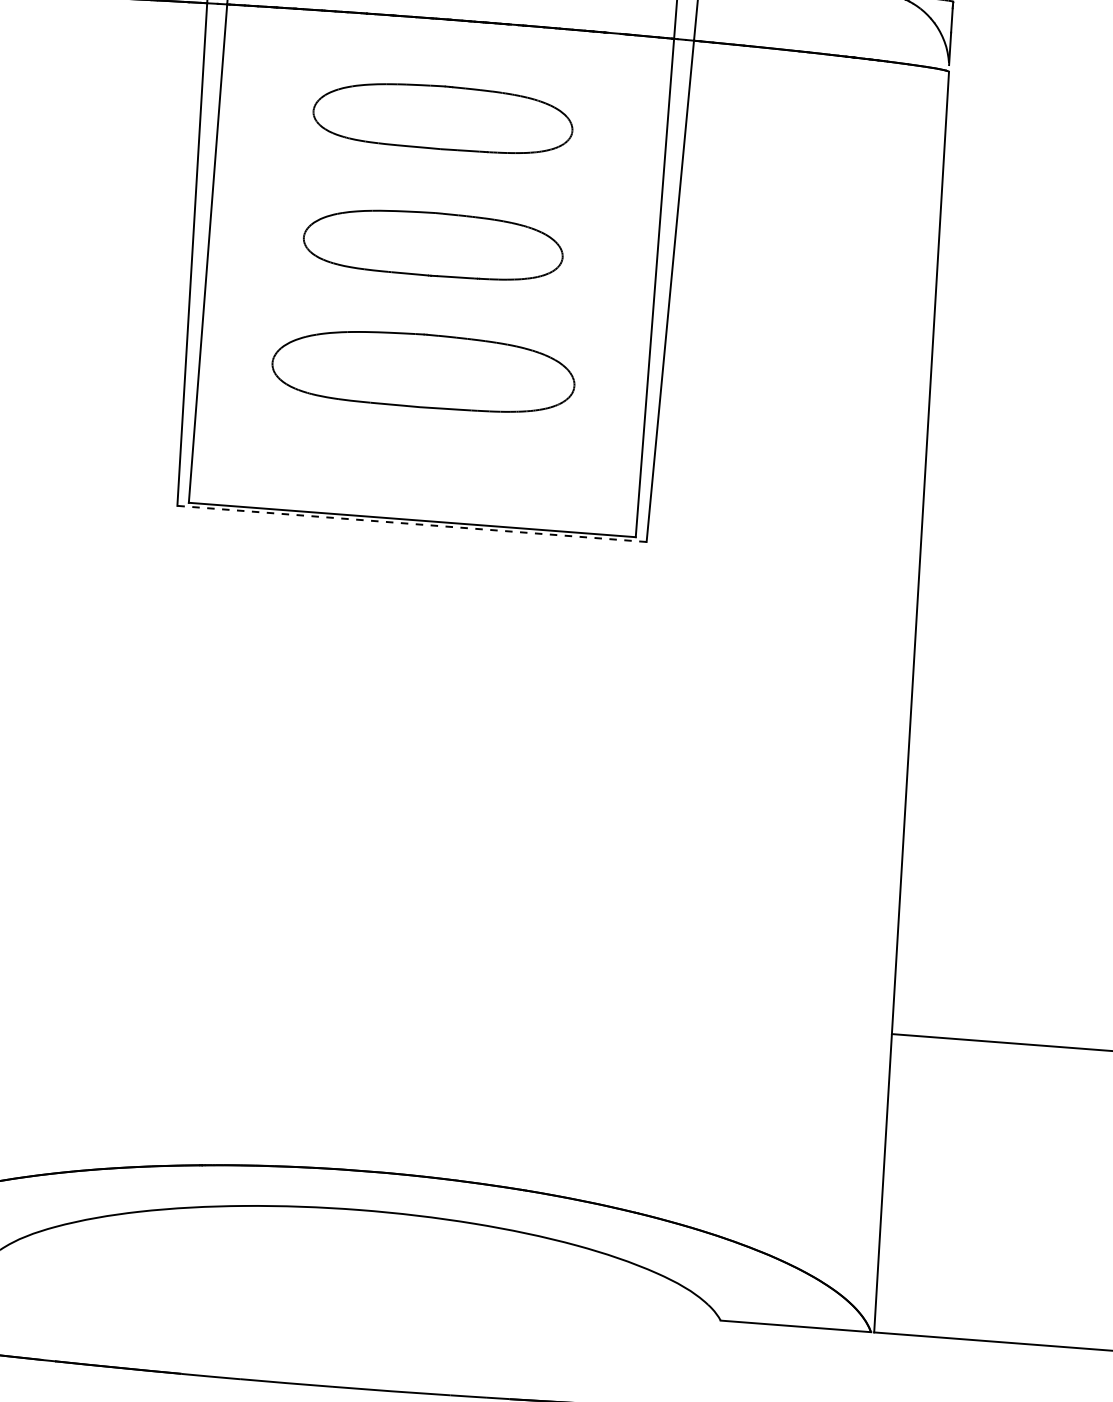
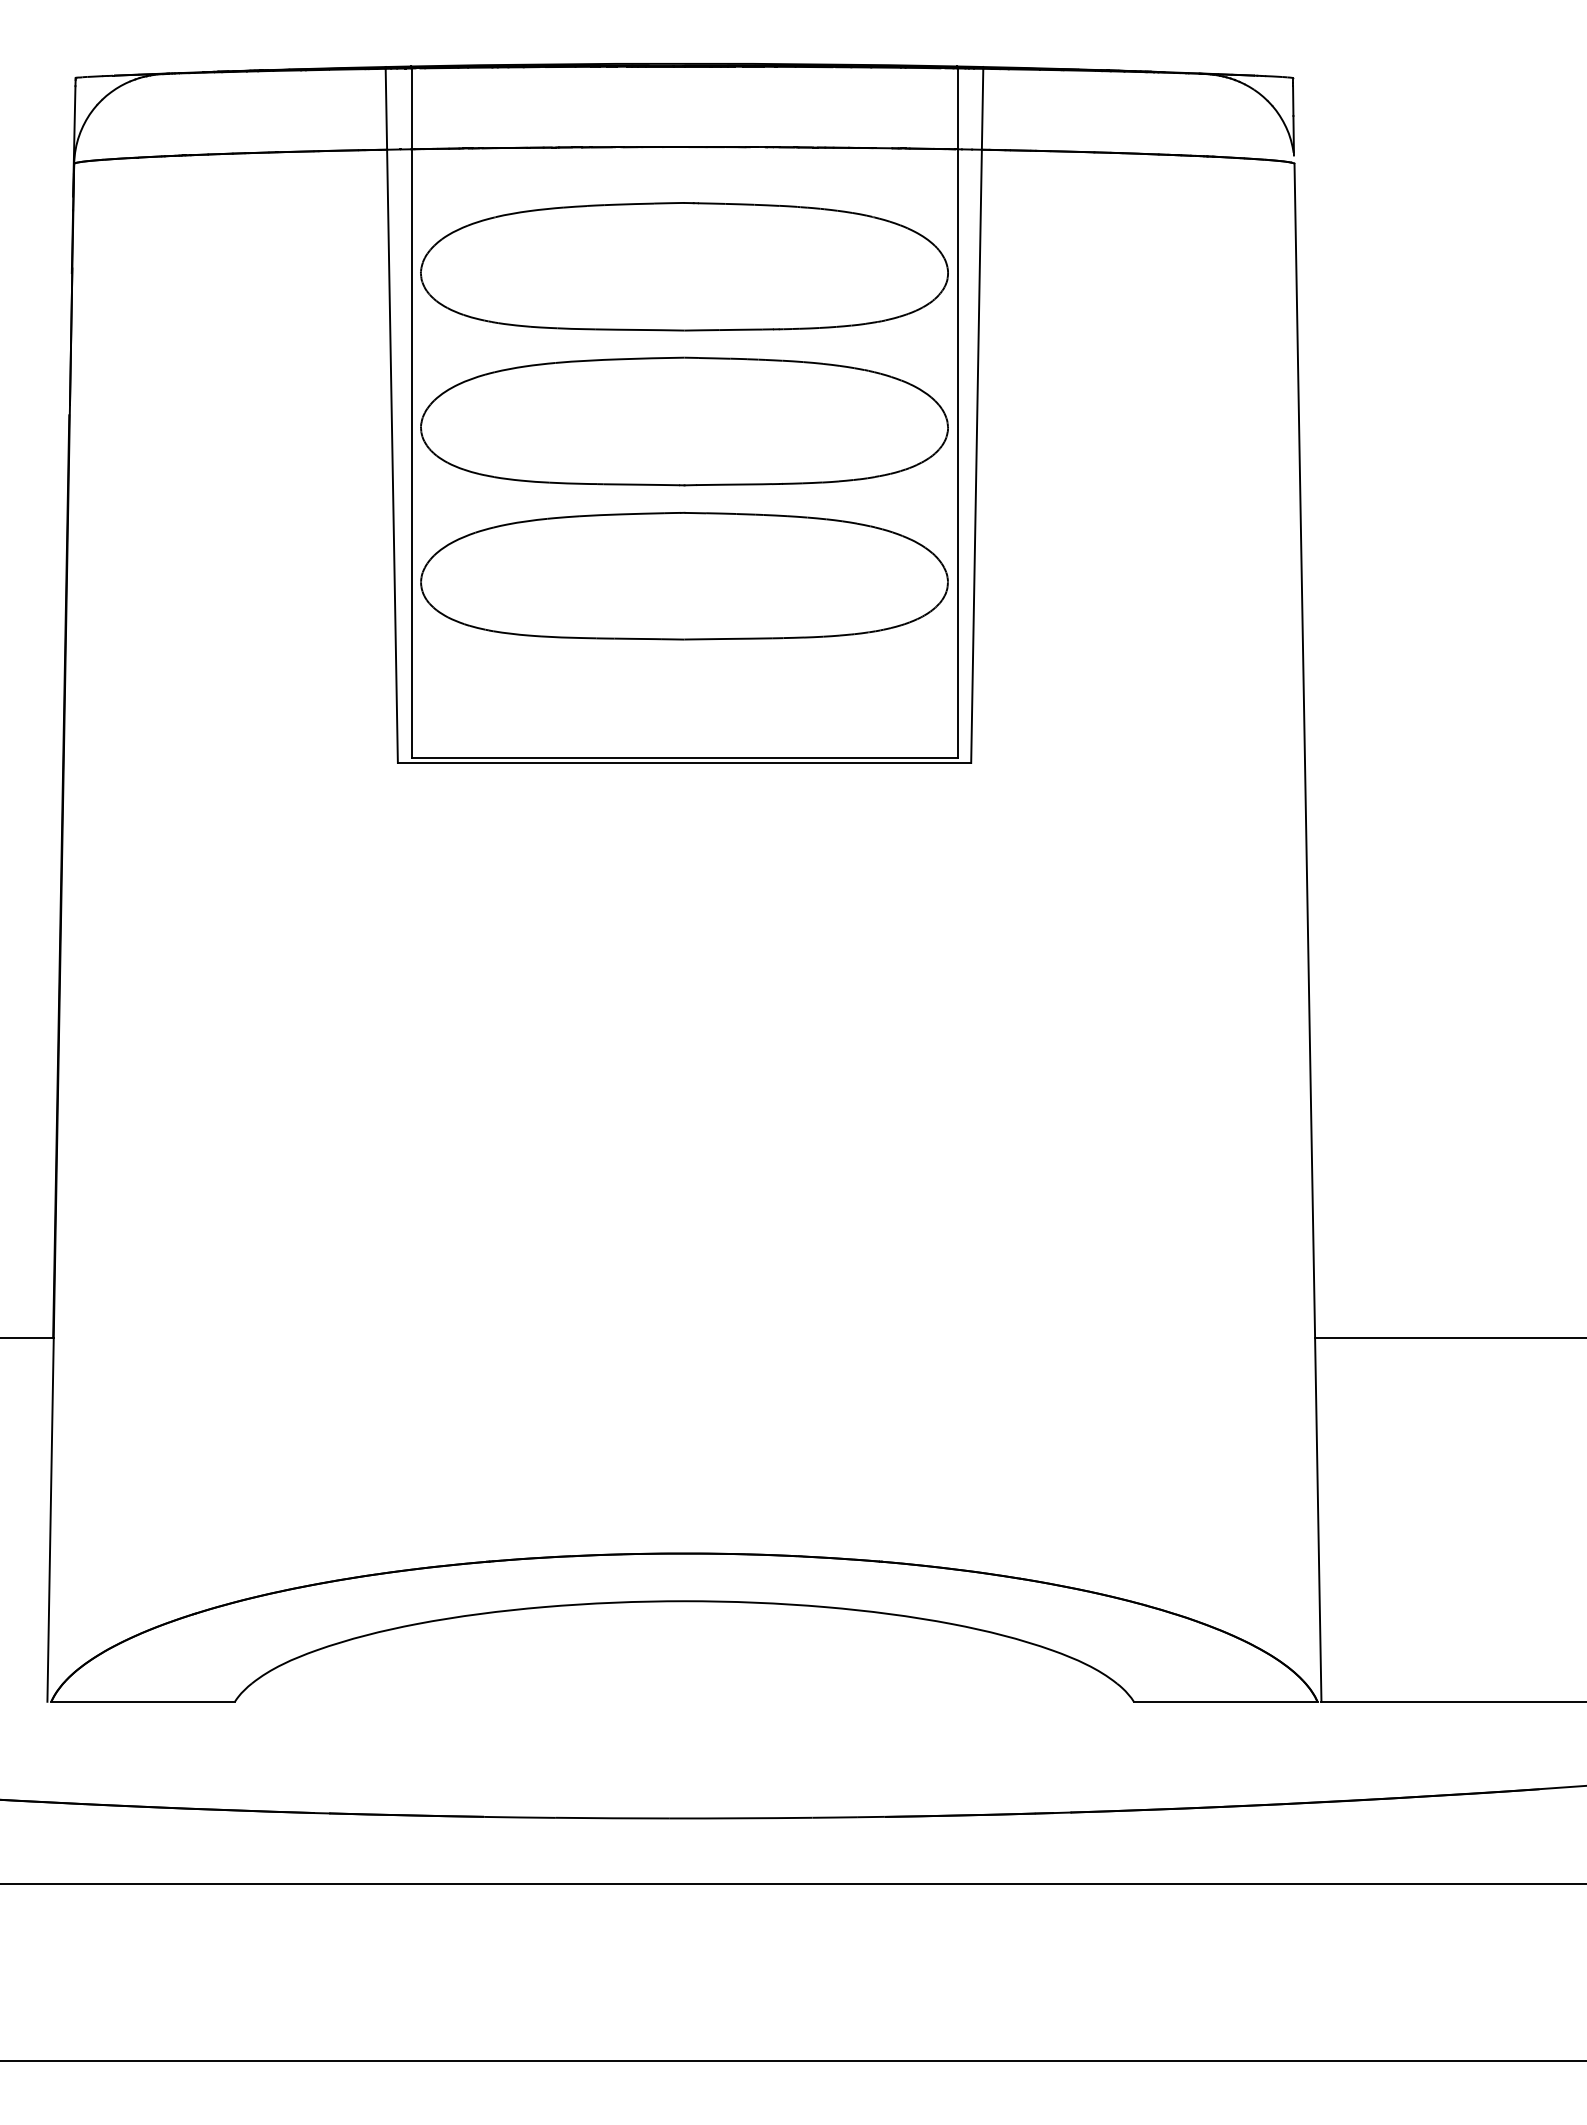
part: (443, 117) -> (684, 266), size x1.67
part: (433, 244) -> (684, 421), size x1.67
part: (423, 370) -> (684, 575), size x1.43
line: (411, 524) -> (684, 763), dashed -> solid

